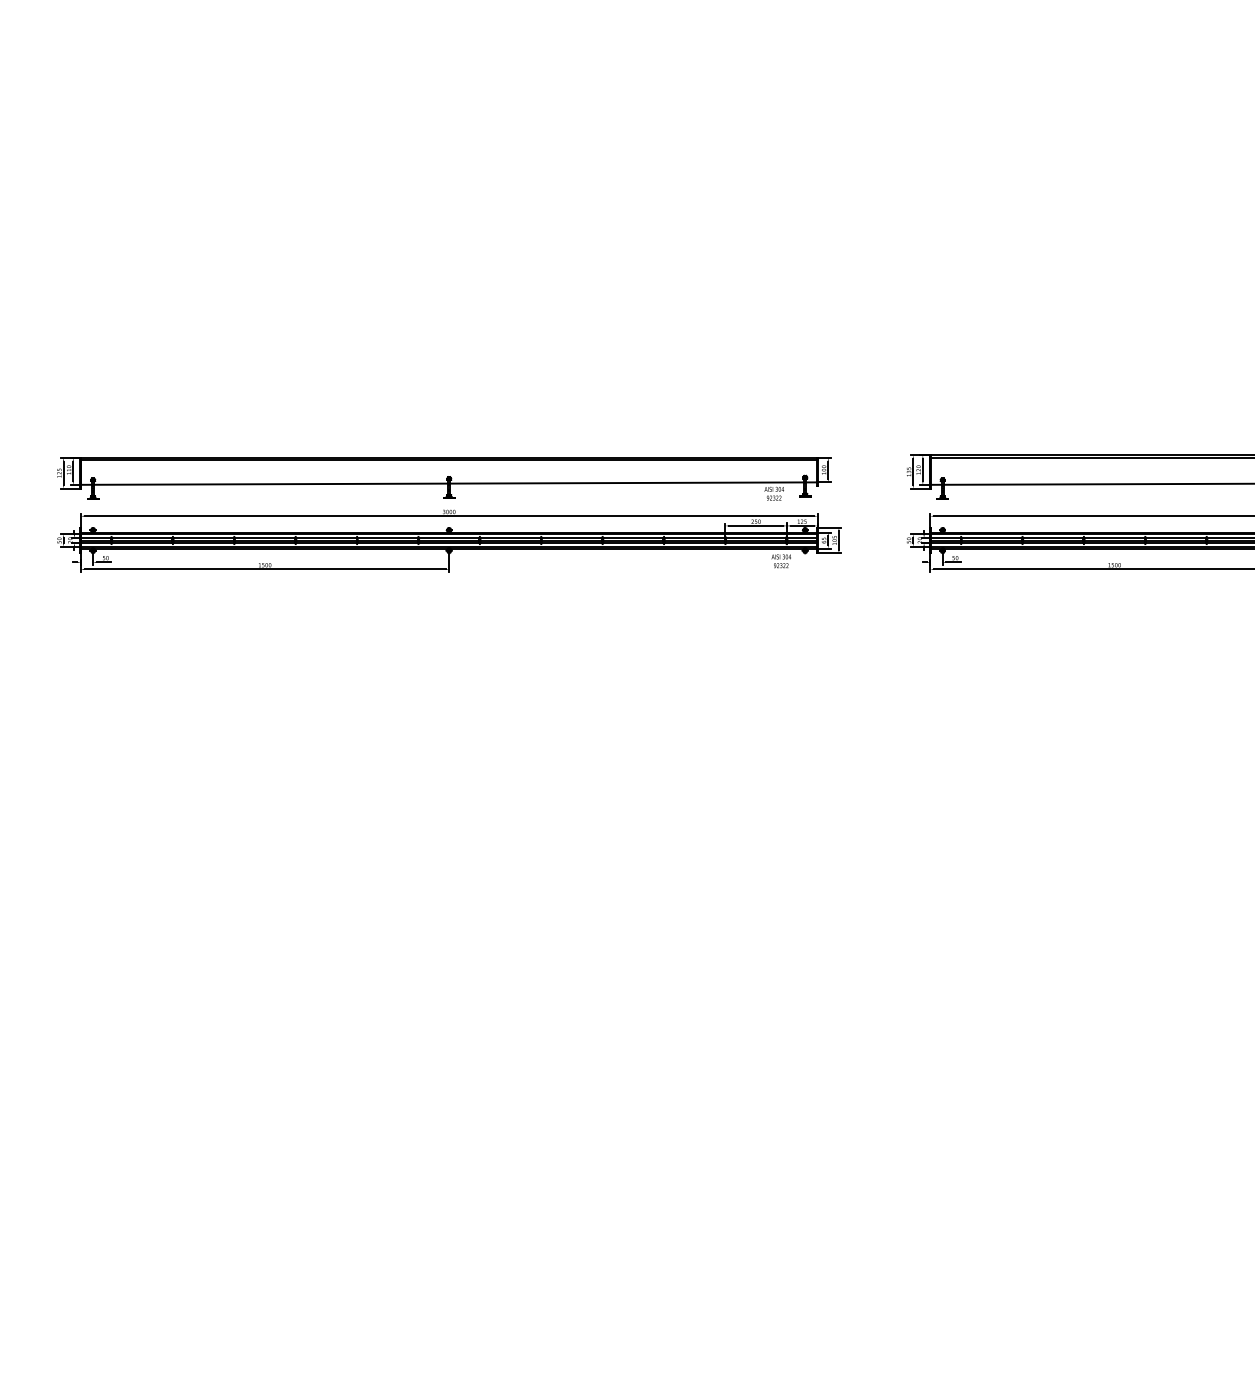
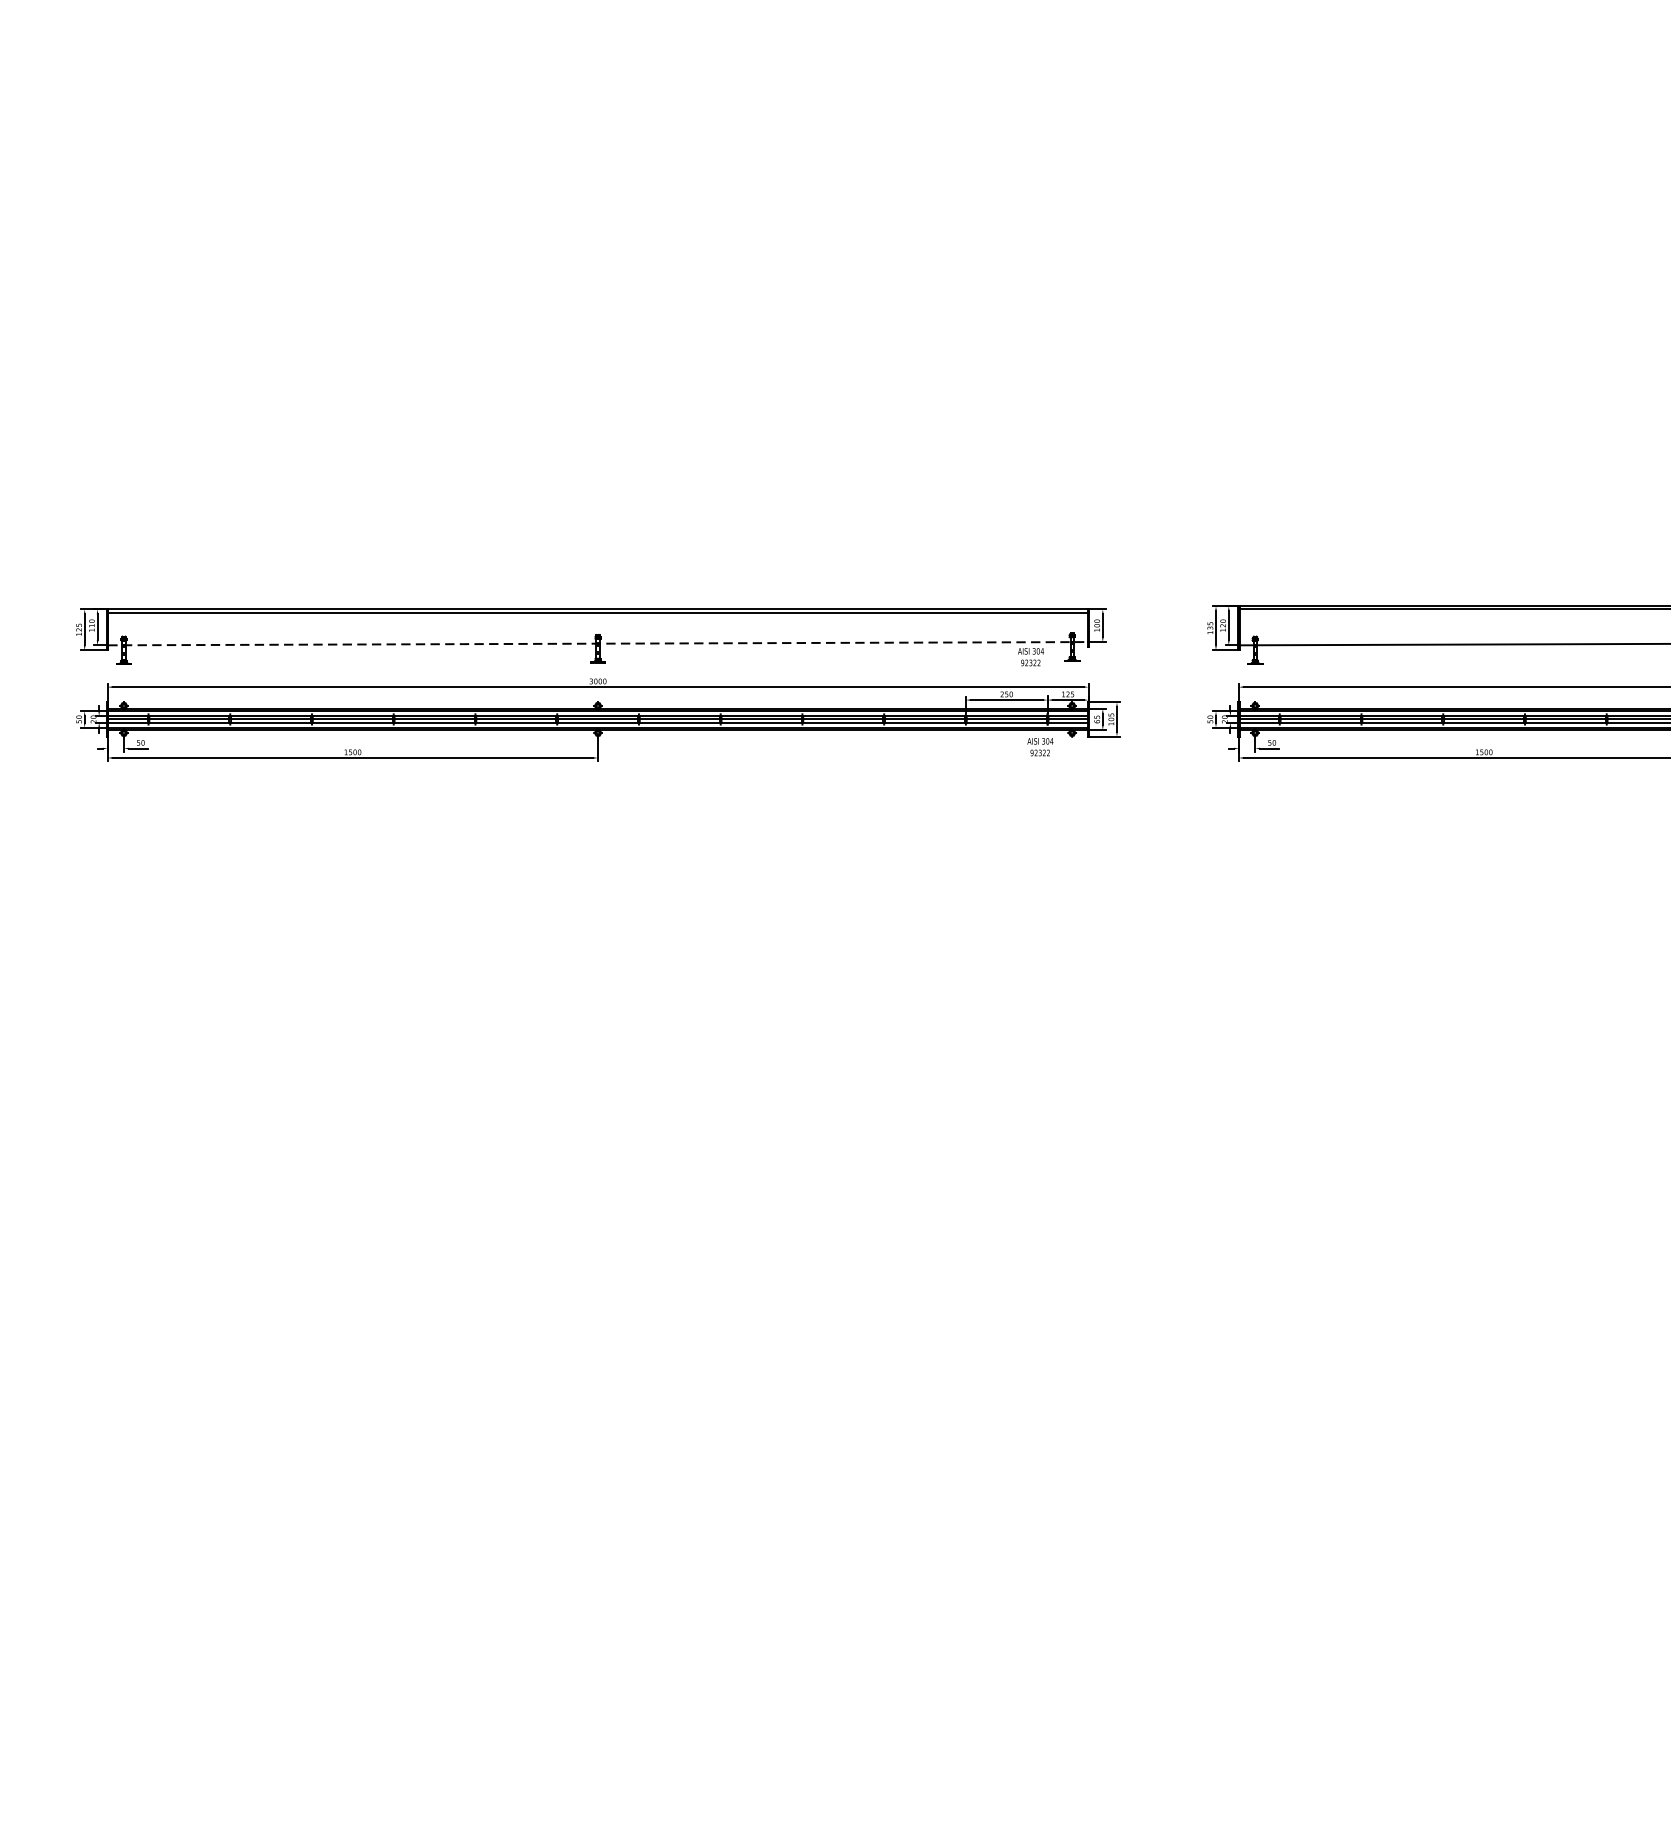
line: (449, 483) -> (598, 643), solid -> dashed

